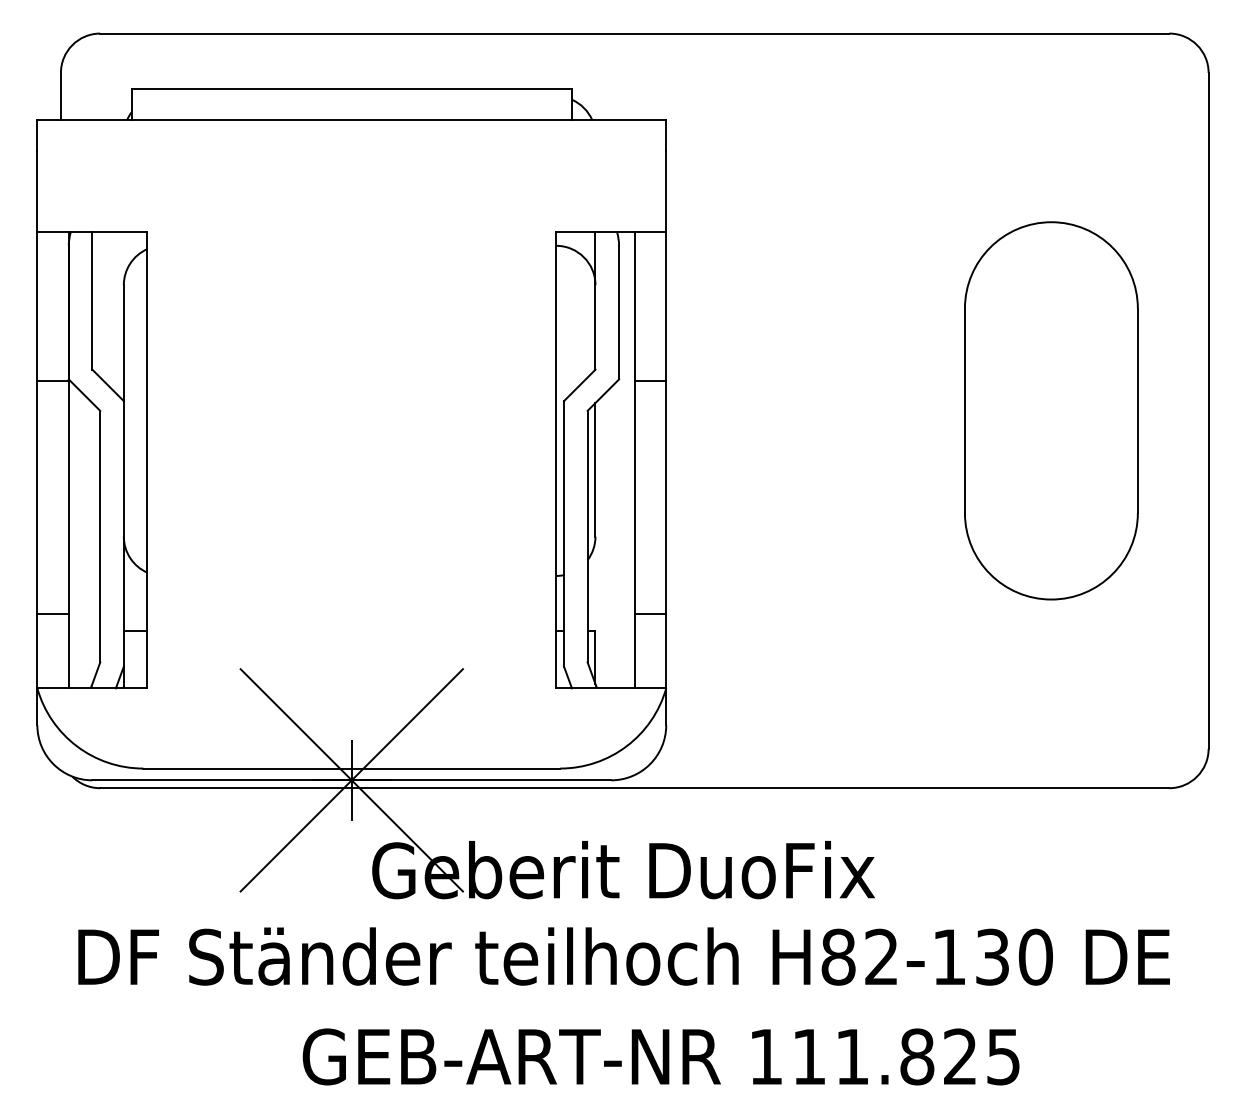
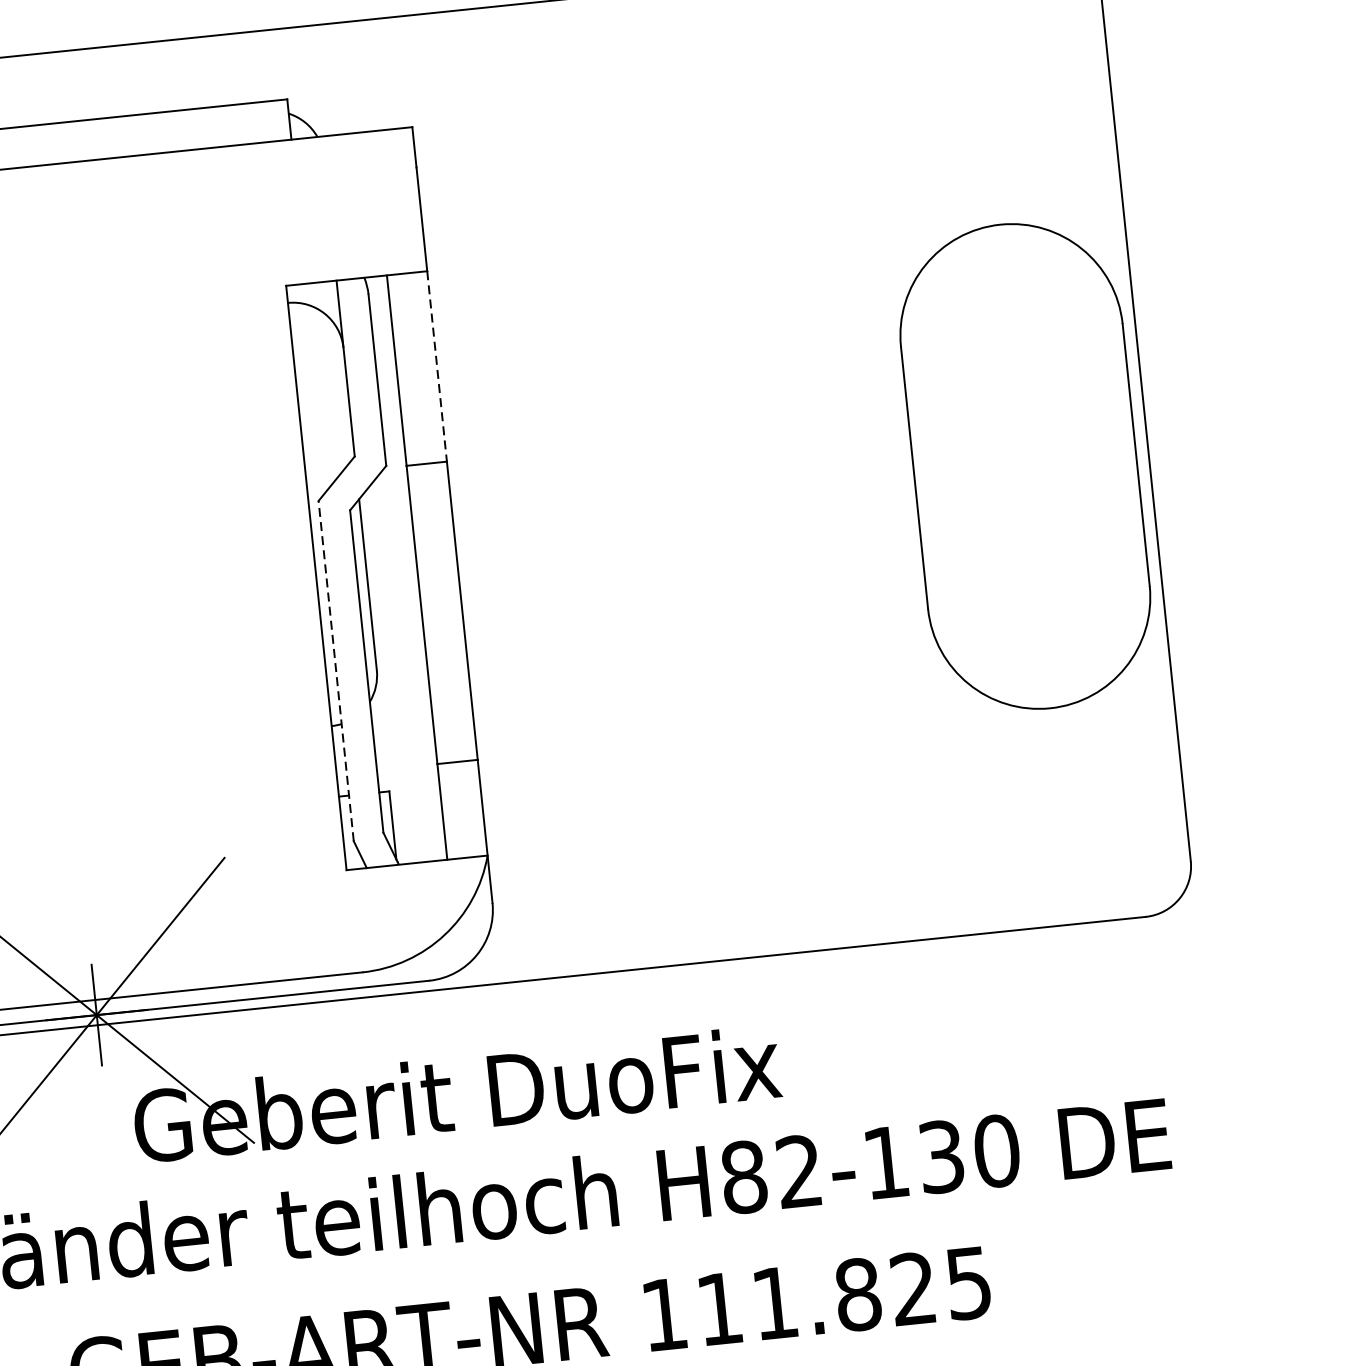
line: (666, 307) -> (437, 367), solid -> dashed
part: (1051, 410) -> (1025, 465), moved
line: (564, 533) -> (336, 670), solid -> dashed

